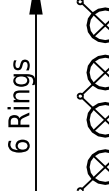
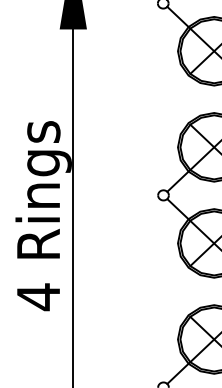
text: (18, 146) -> (37, 297), 6 -> 4

